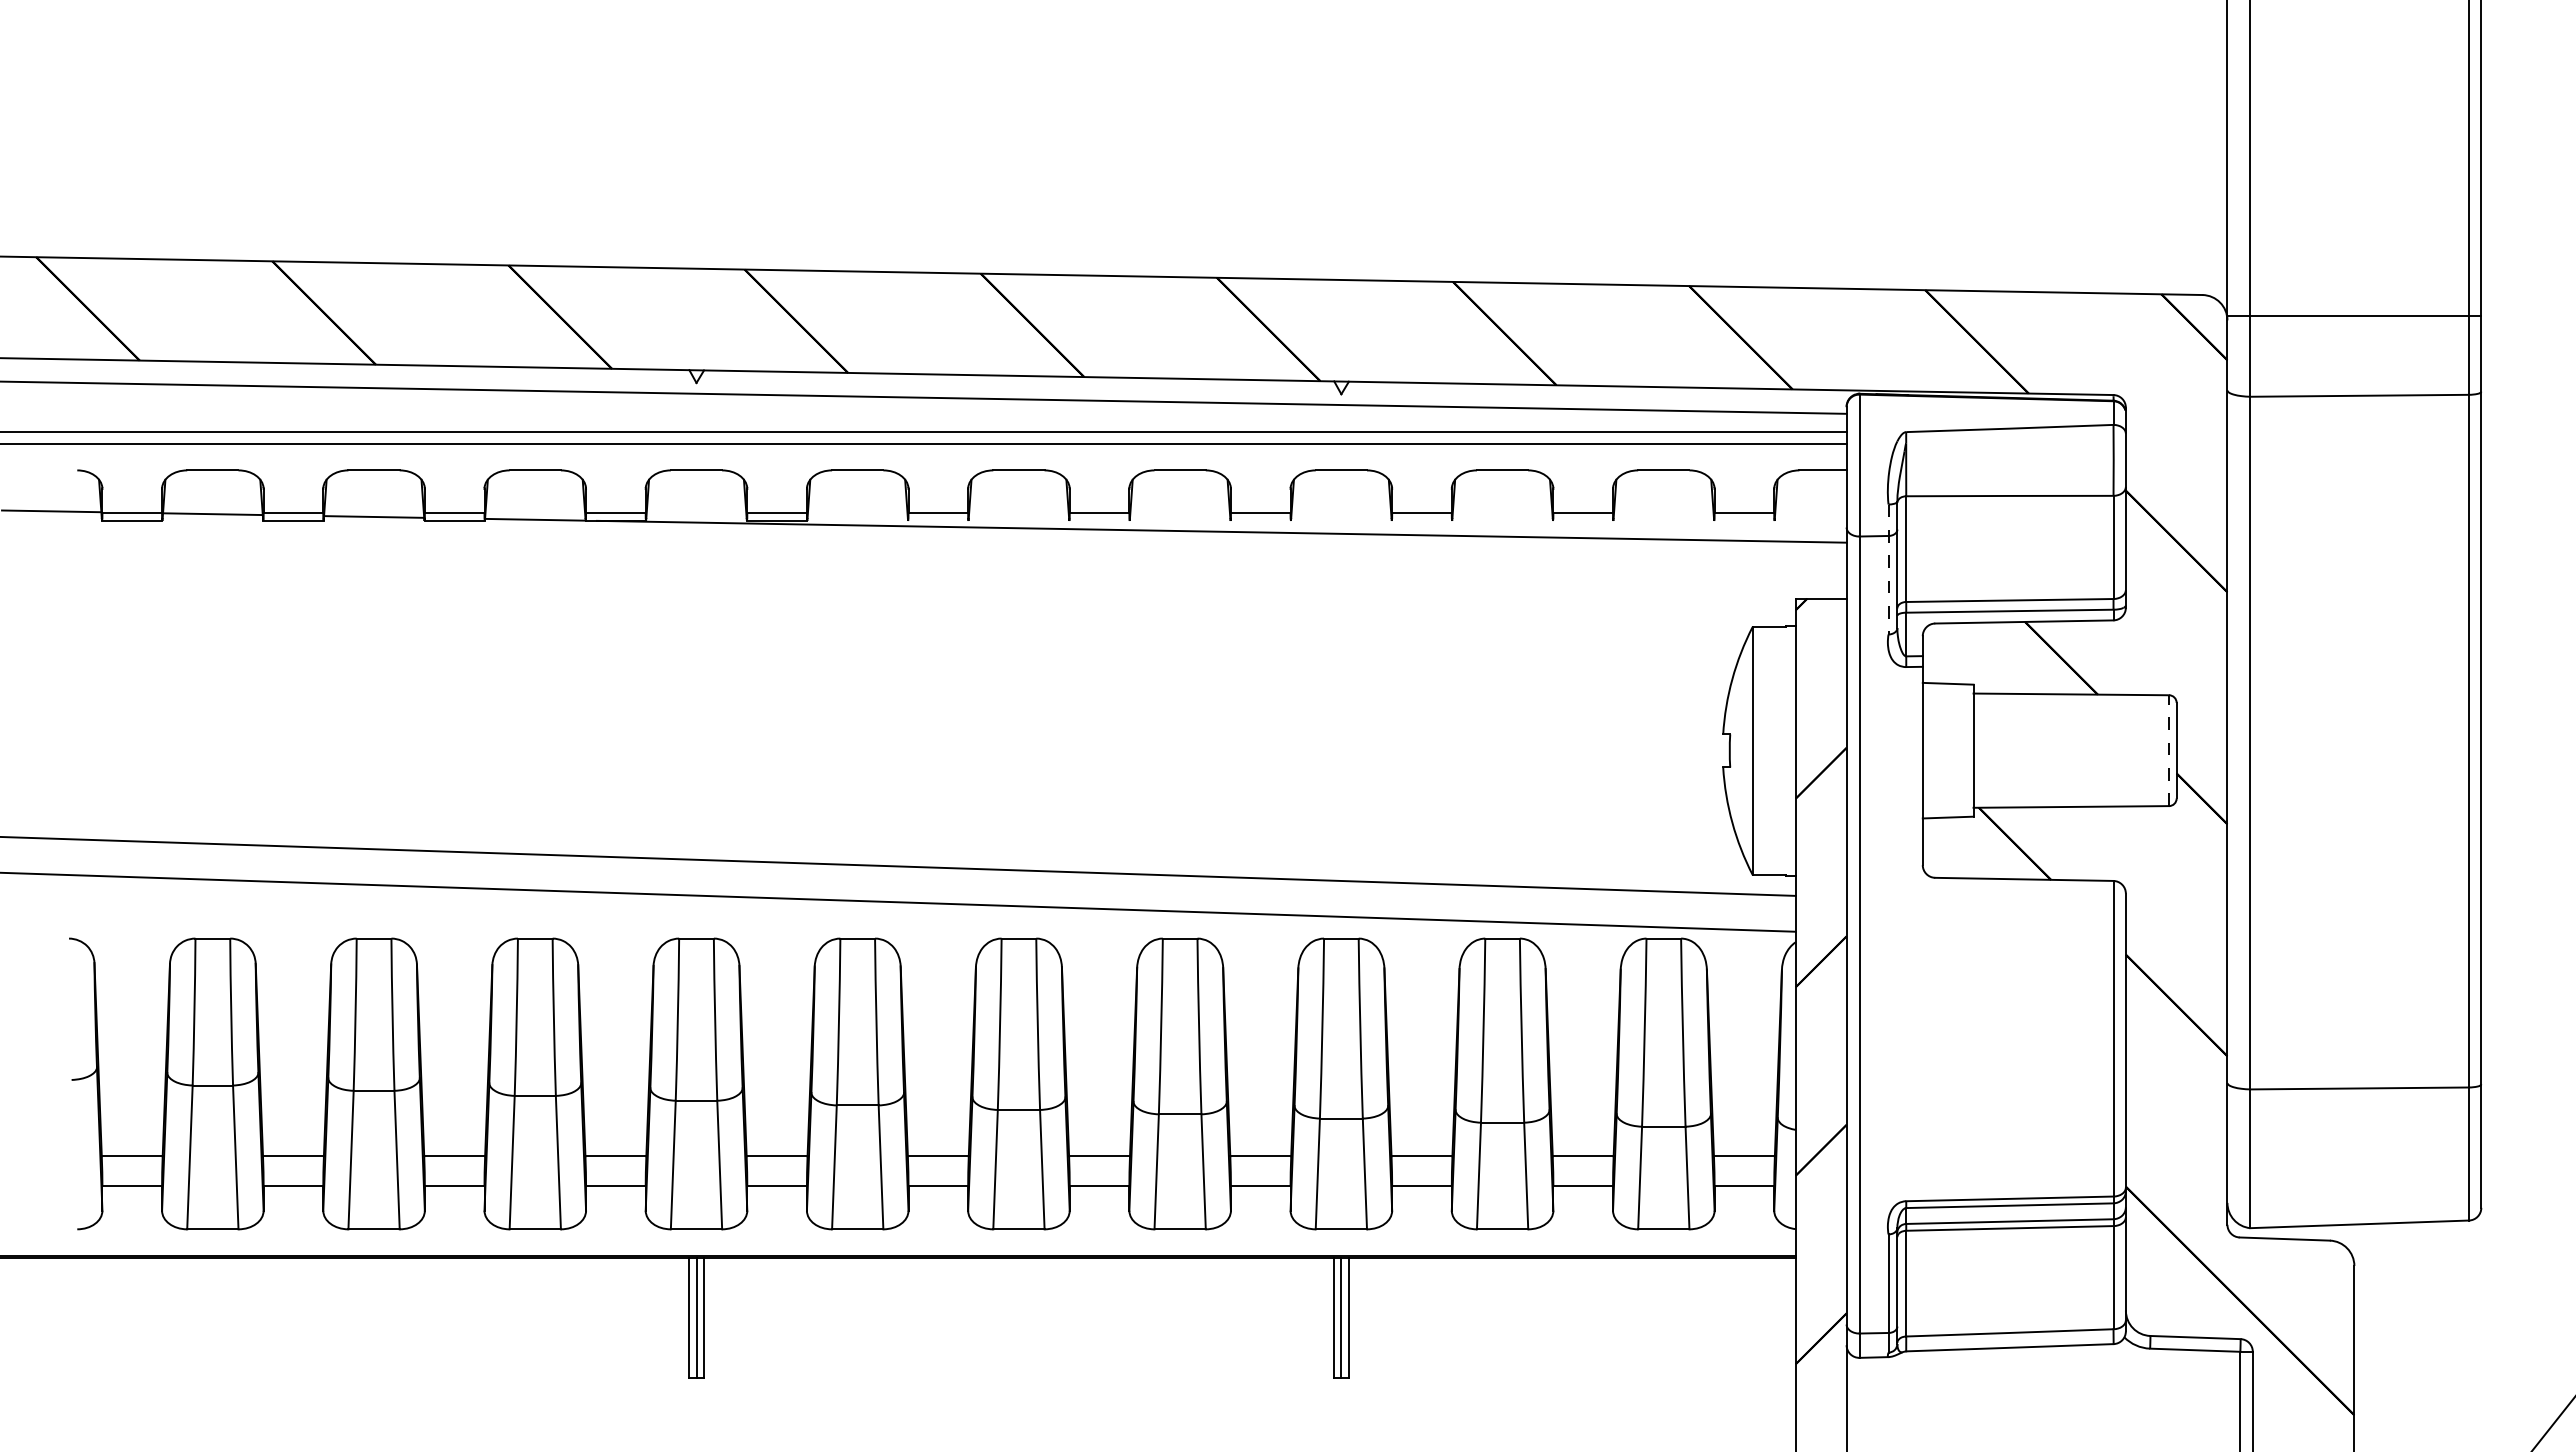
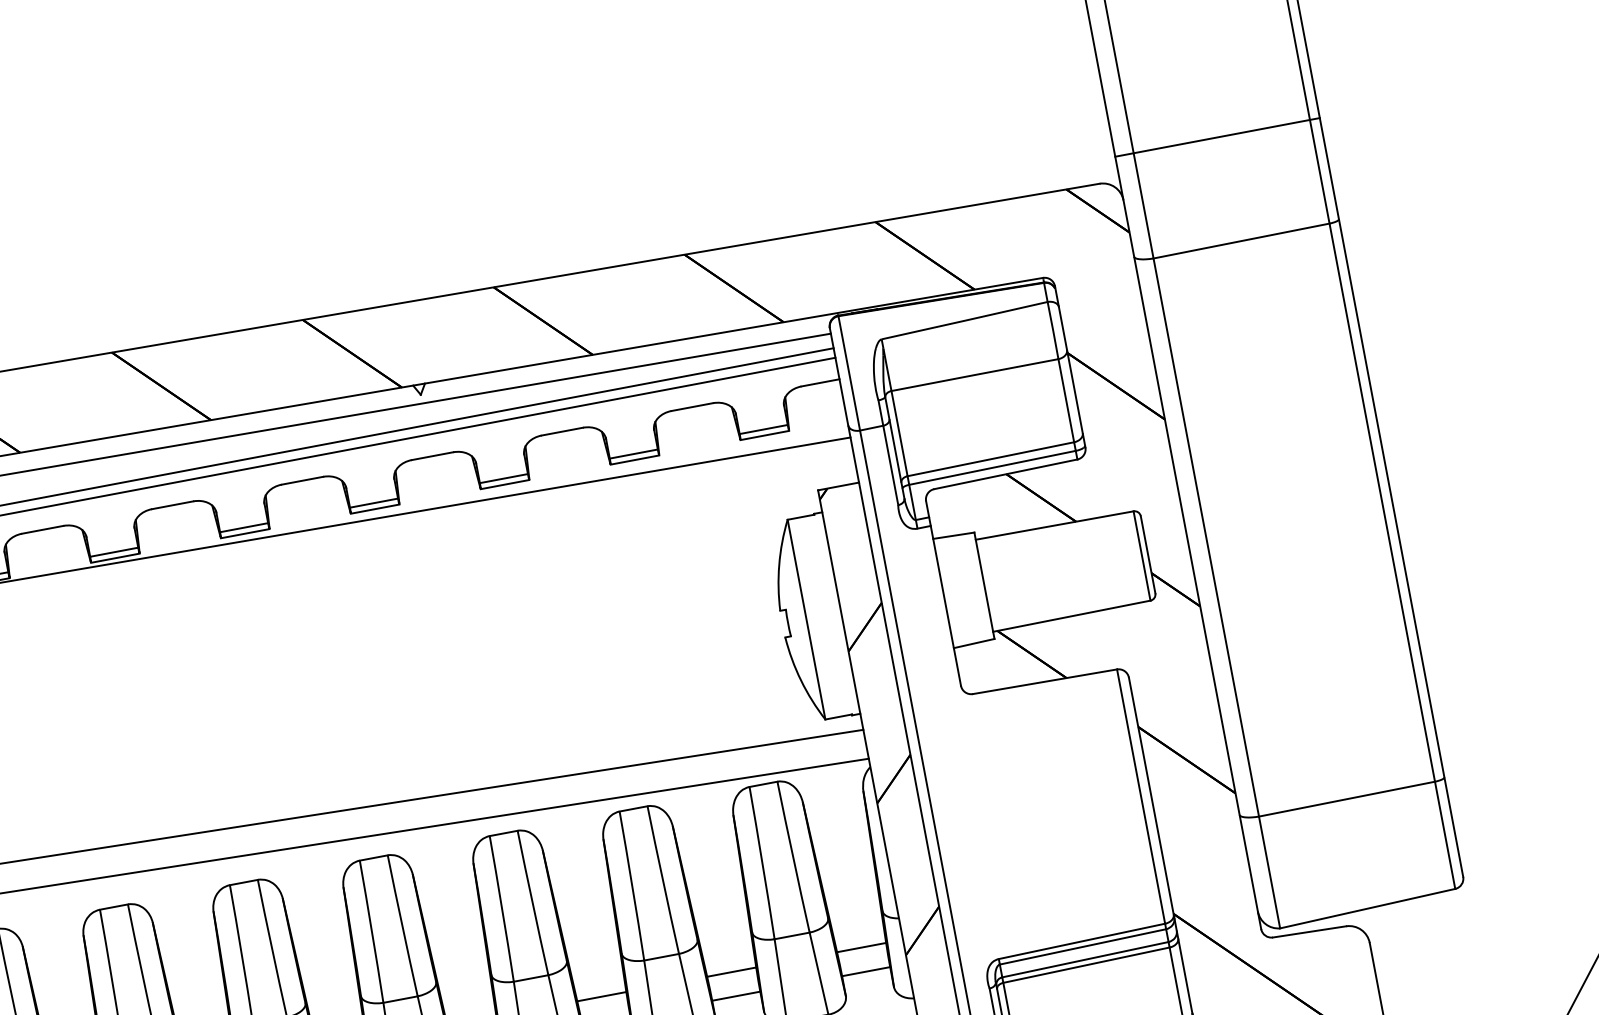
line: (2354, 316) -> (1217, 137), moved
line: (938, 520) -> (115, 557), added
line: (1099, 520) -> (245, 533), added
line: (1260, 520) -> (374, 508), added
line: (1421, 520) -> (504, 484), added
line: (1583, 520) -> (635, 459), added
line: (1744, 520) -> (764, 435), added
line: (1888, 569) -> (888, 452), dashed -> solid
line: (2169, 750) -> (1142, 555), dashed -> solid

